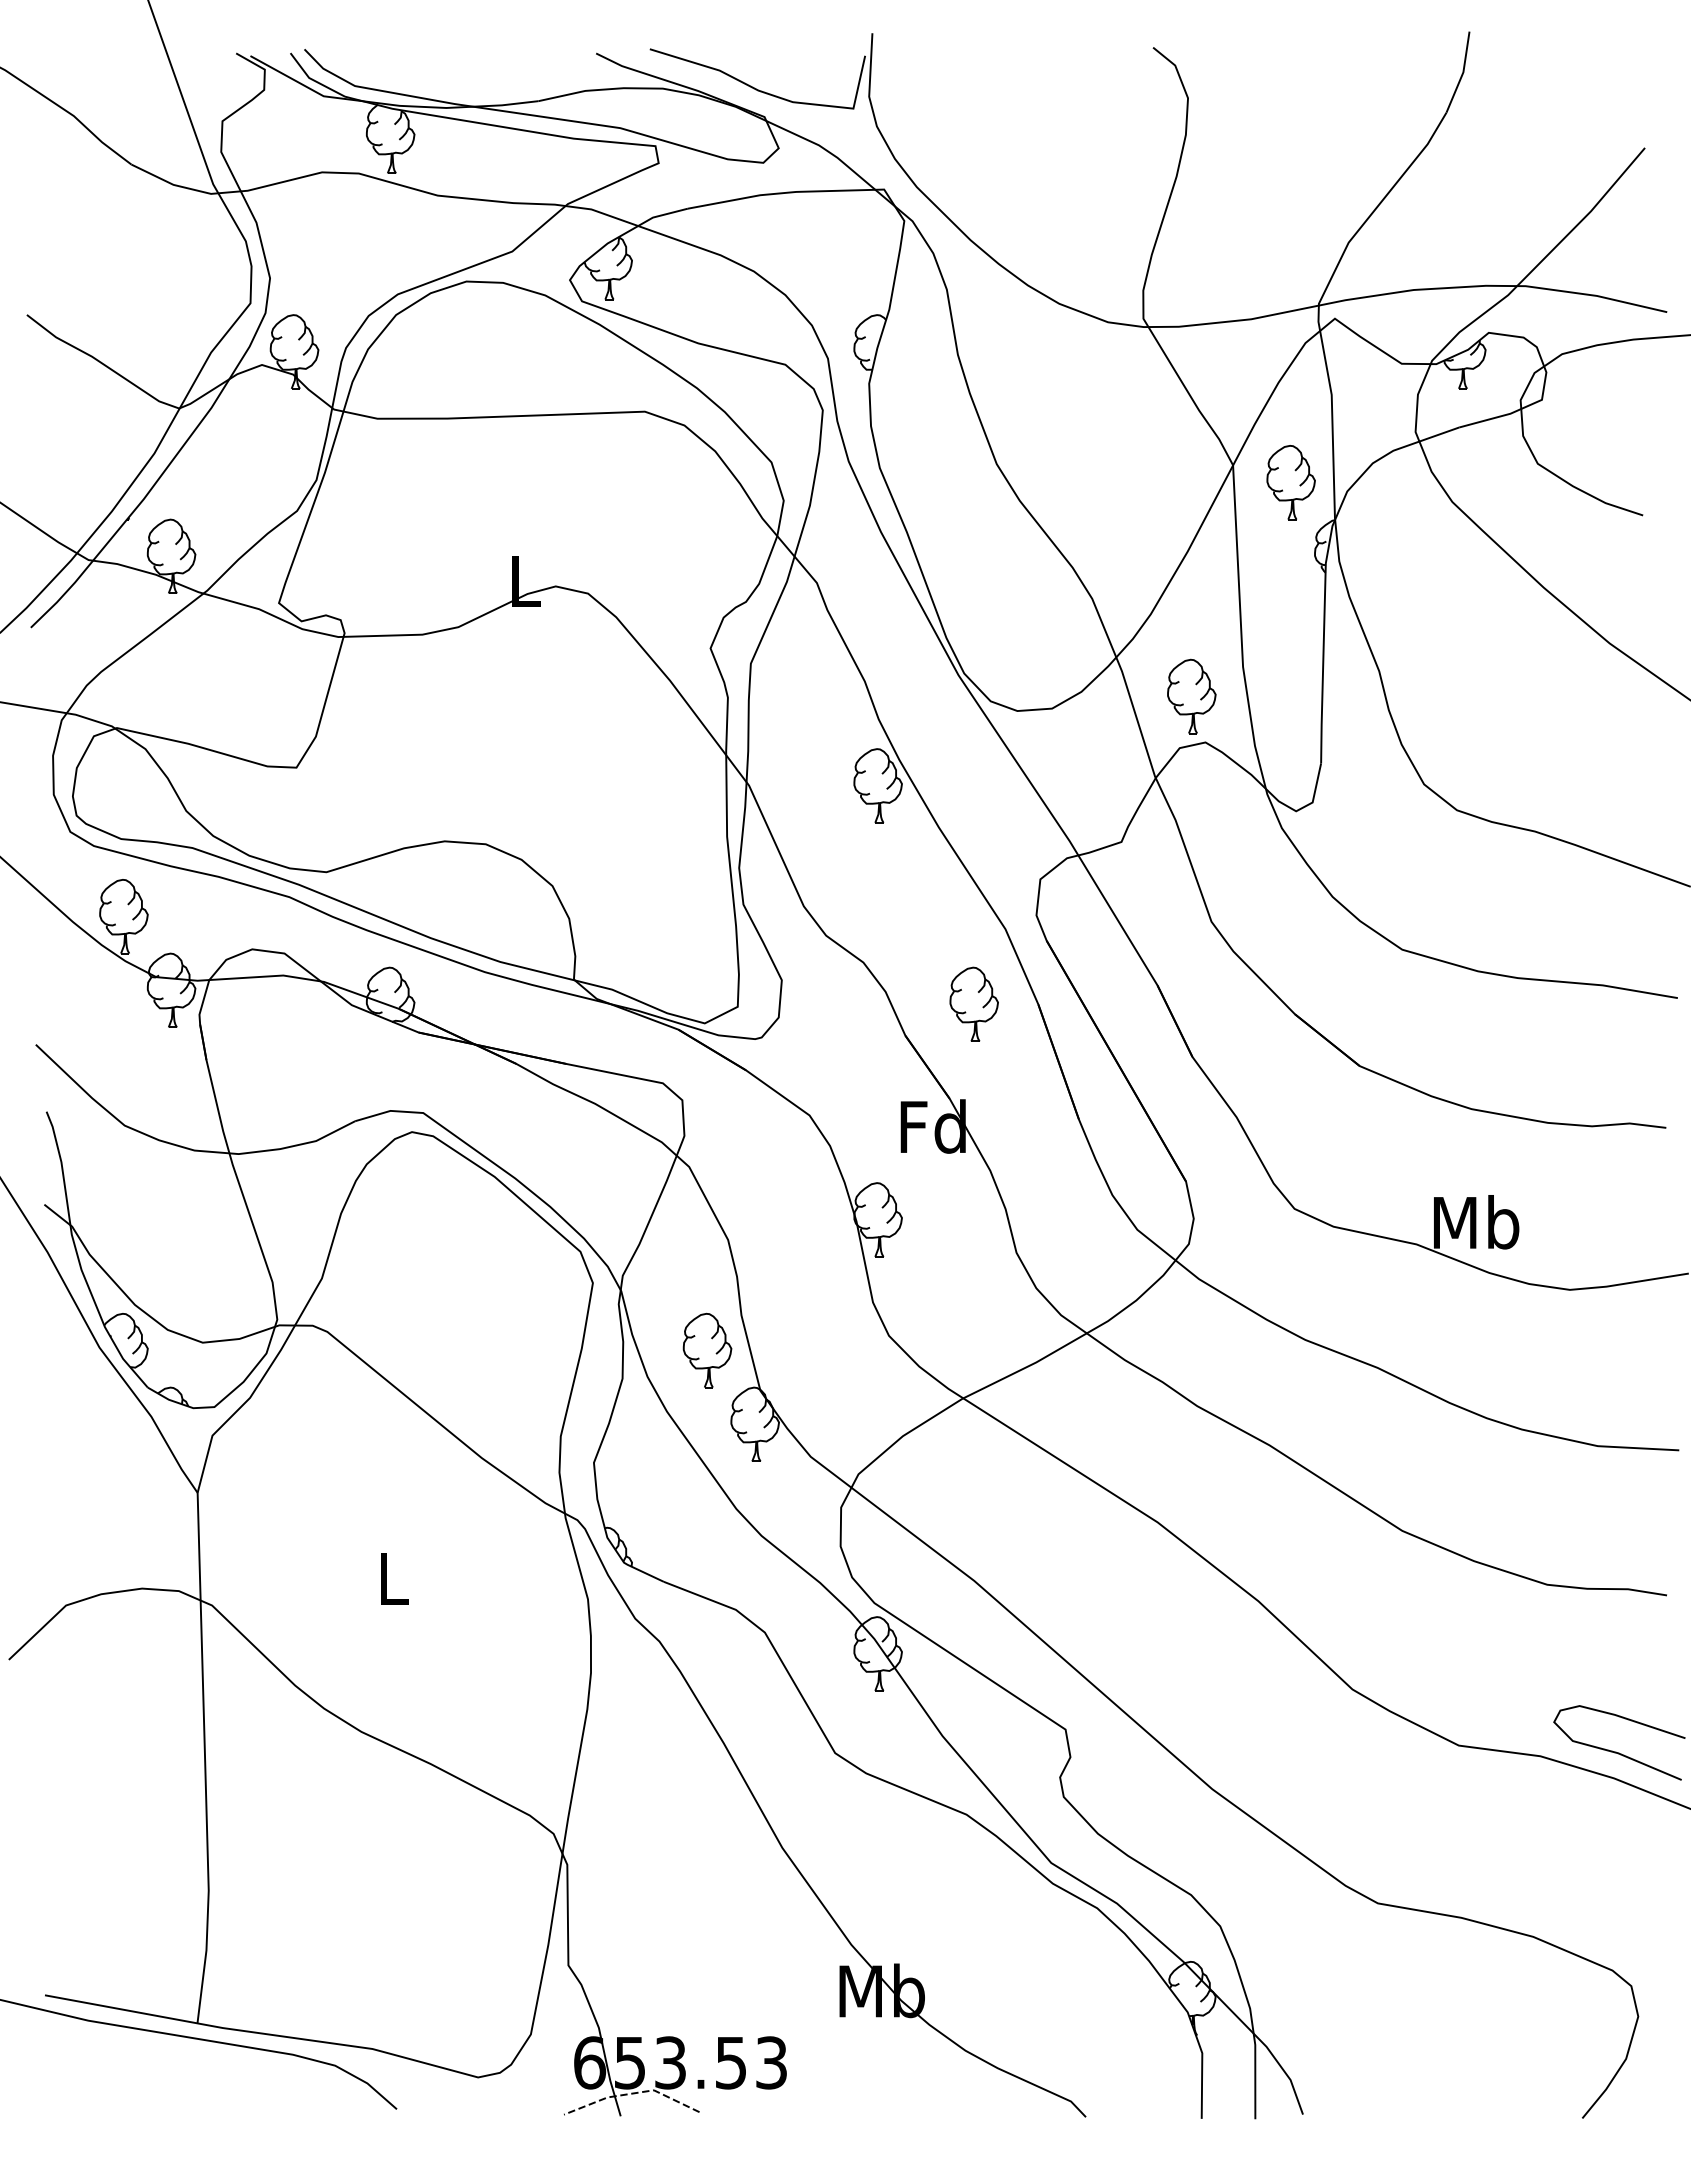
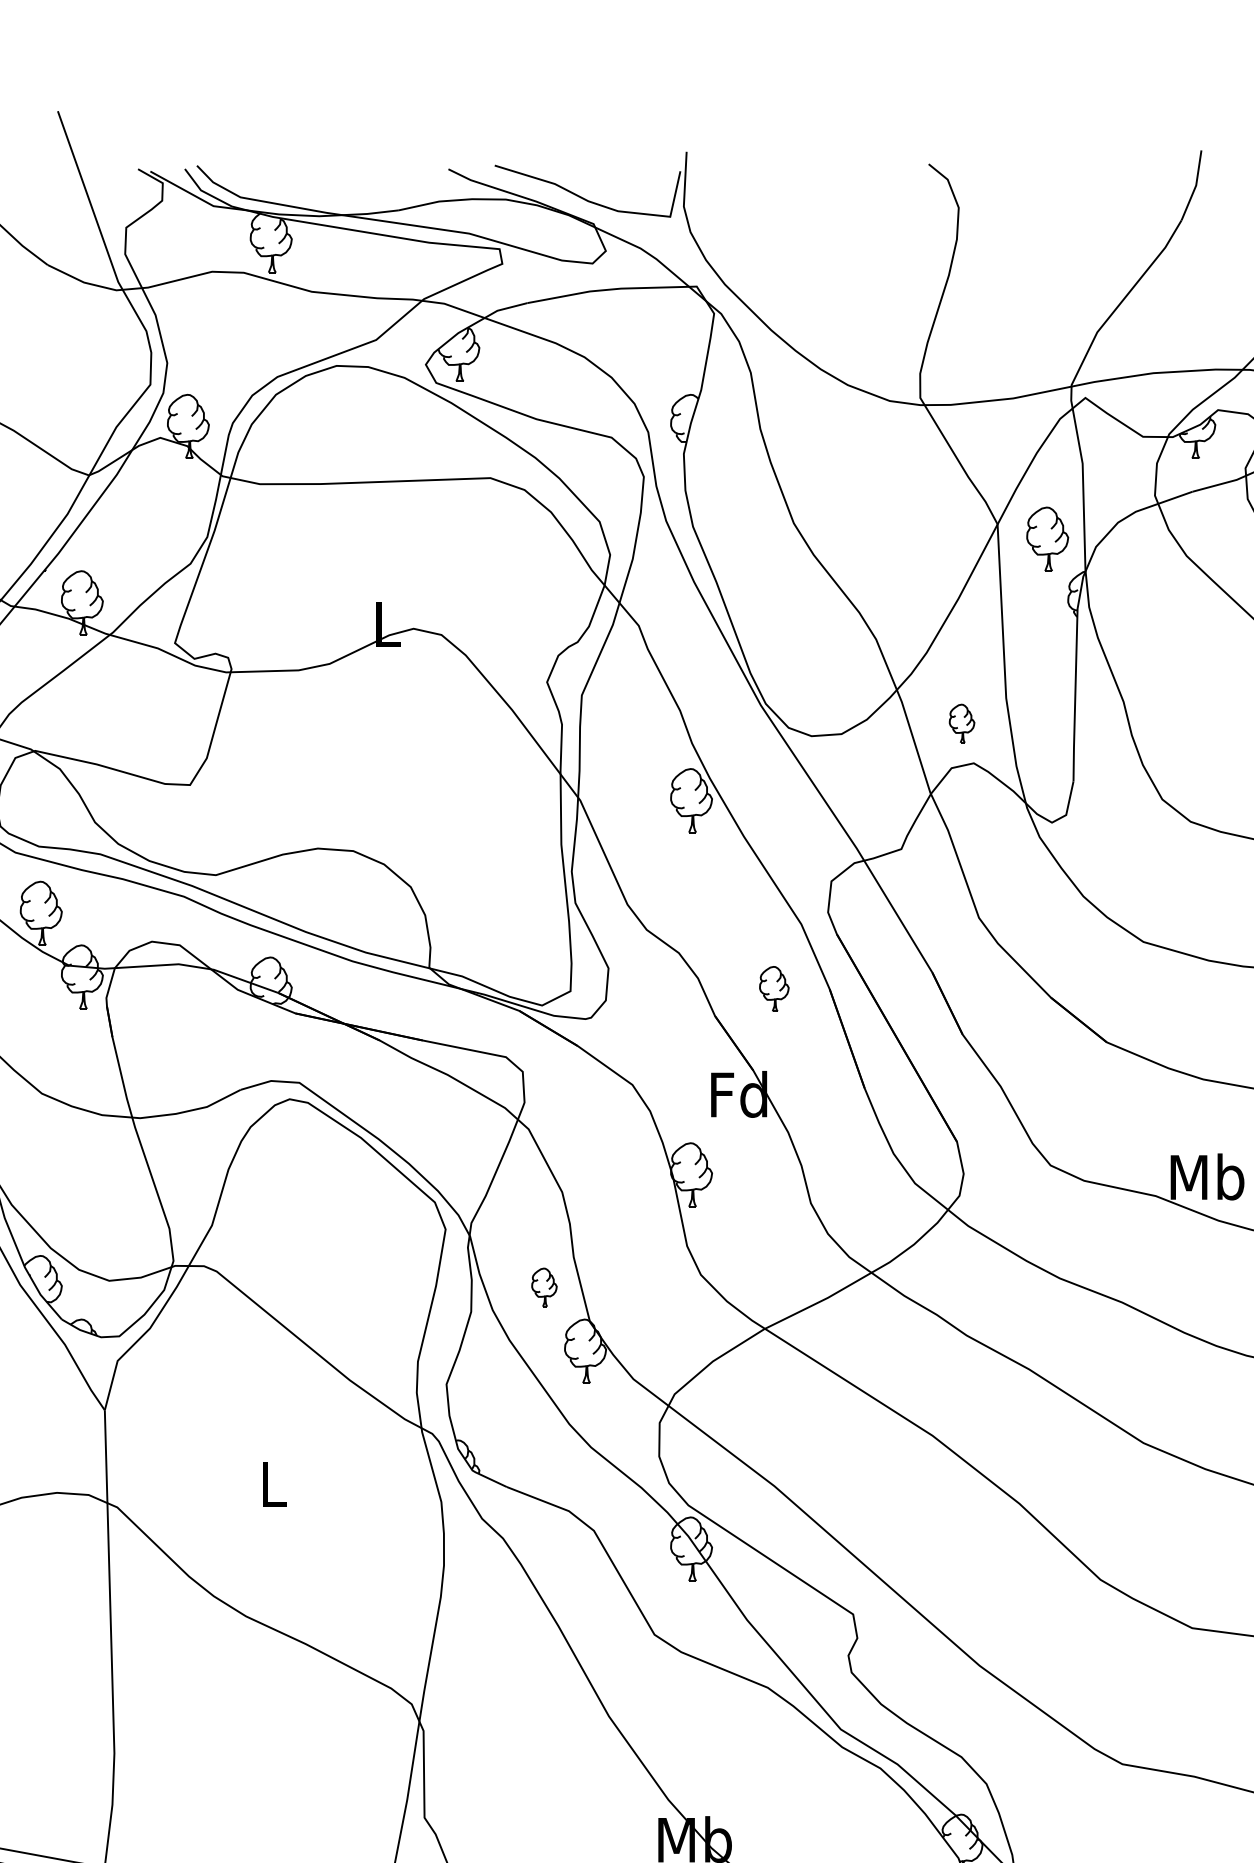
part: (1191, 696) -> (961, 723), size x0.6
part: (973, 1003) -> (773, 988), size x0.7
part: (707, 1350) -> (544, 1287), size x0.6

